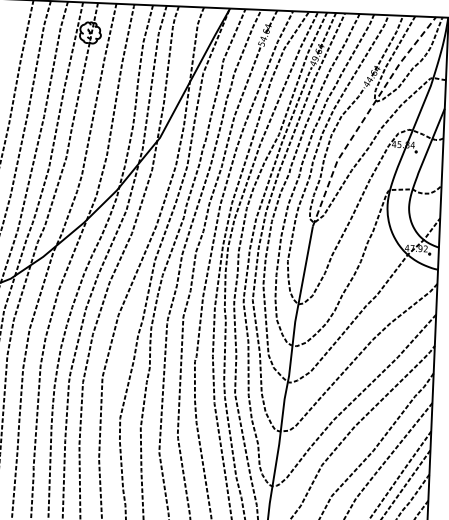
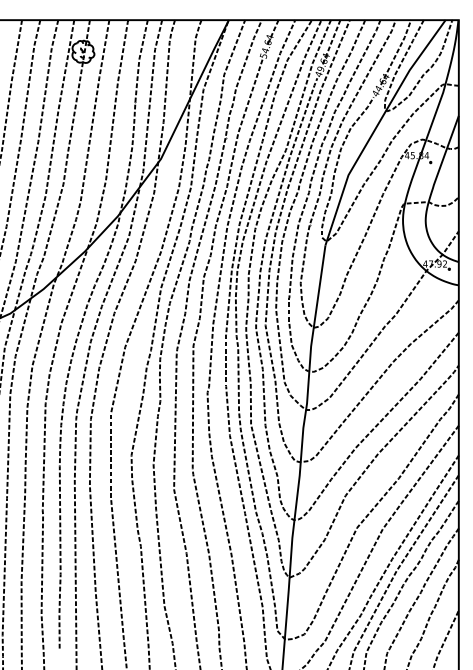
line: (366, 116) -> (376, 127), dashed -> solid

